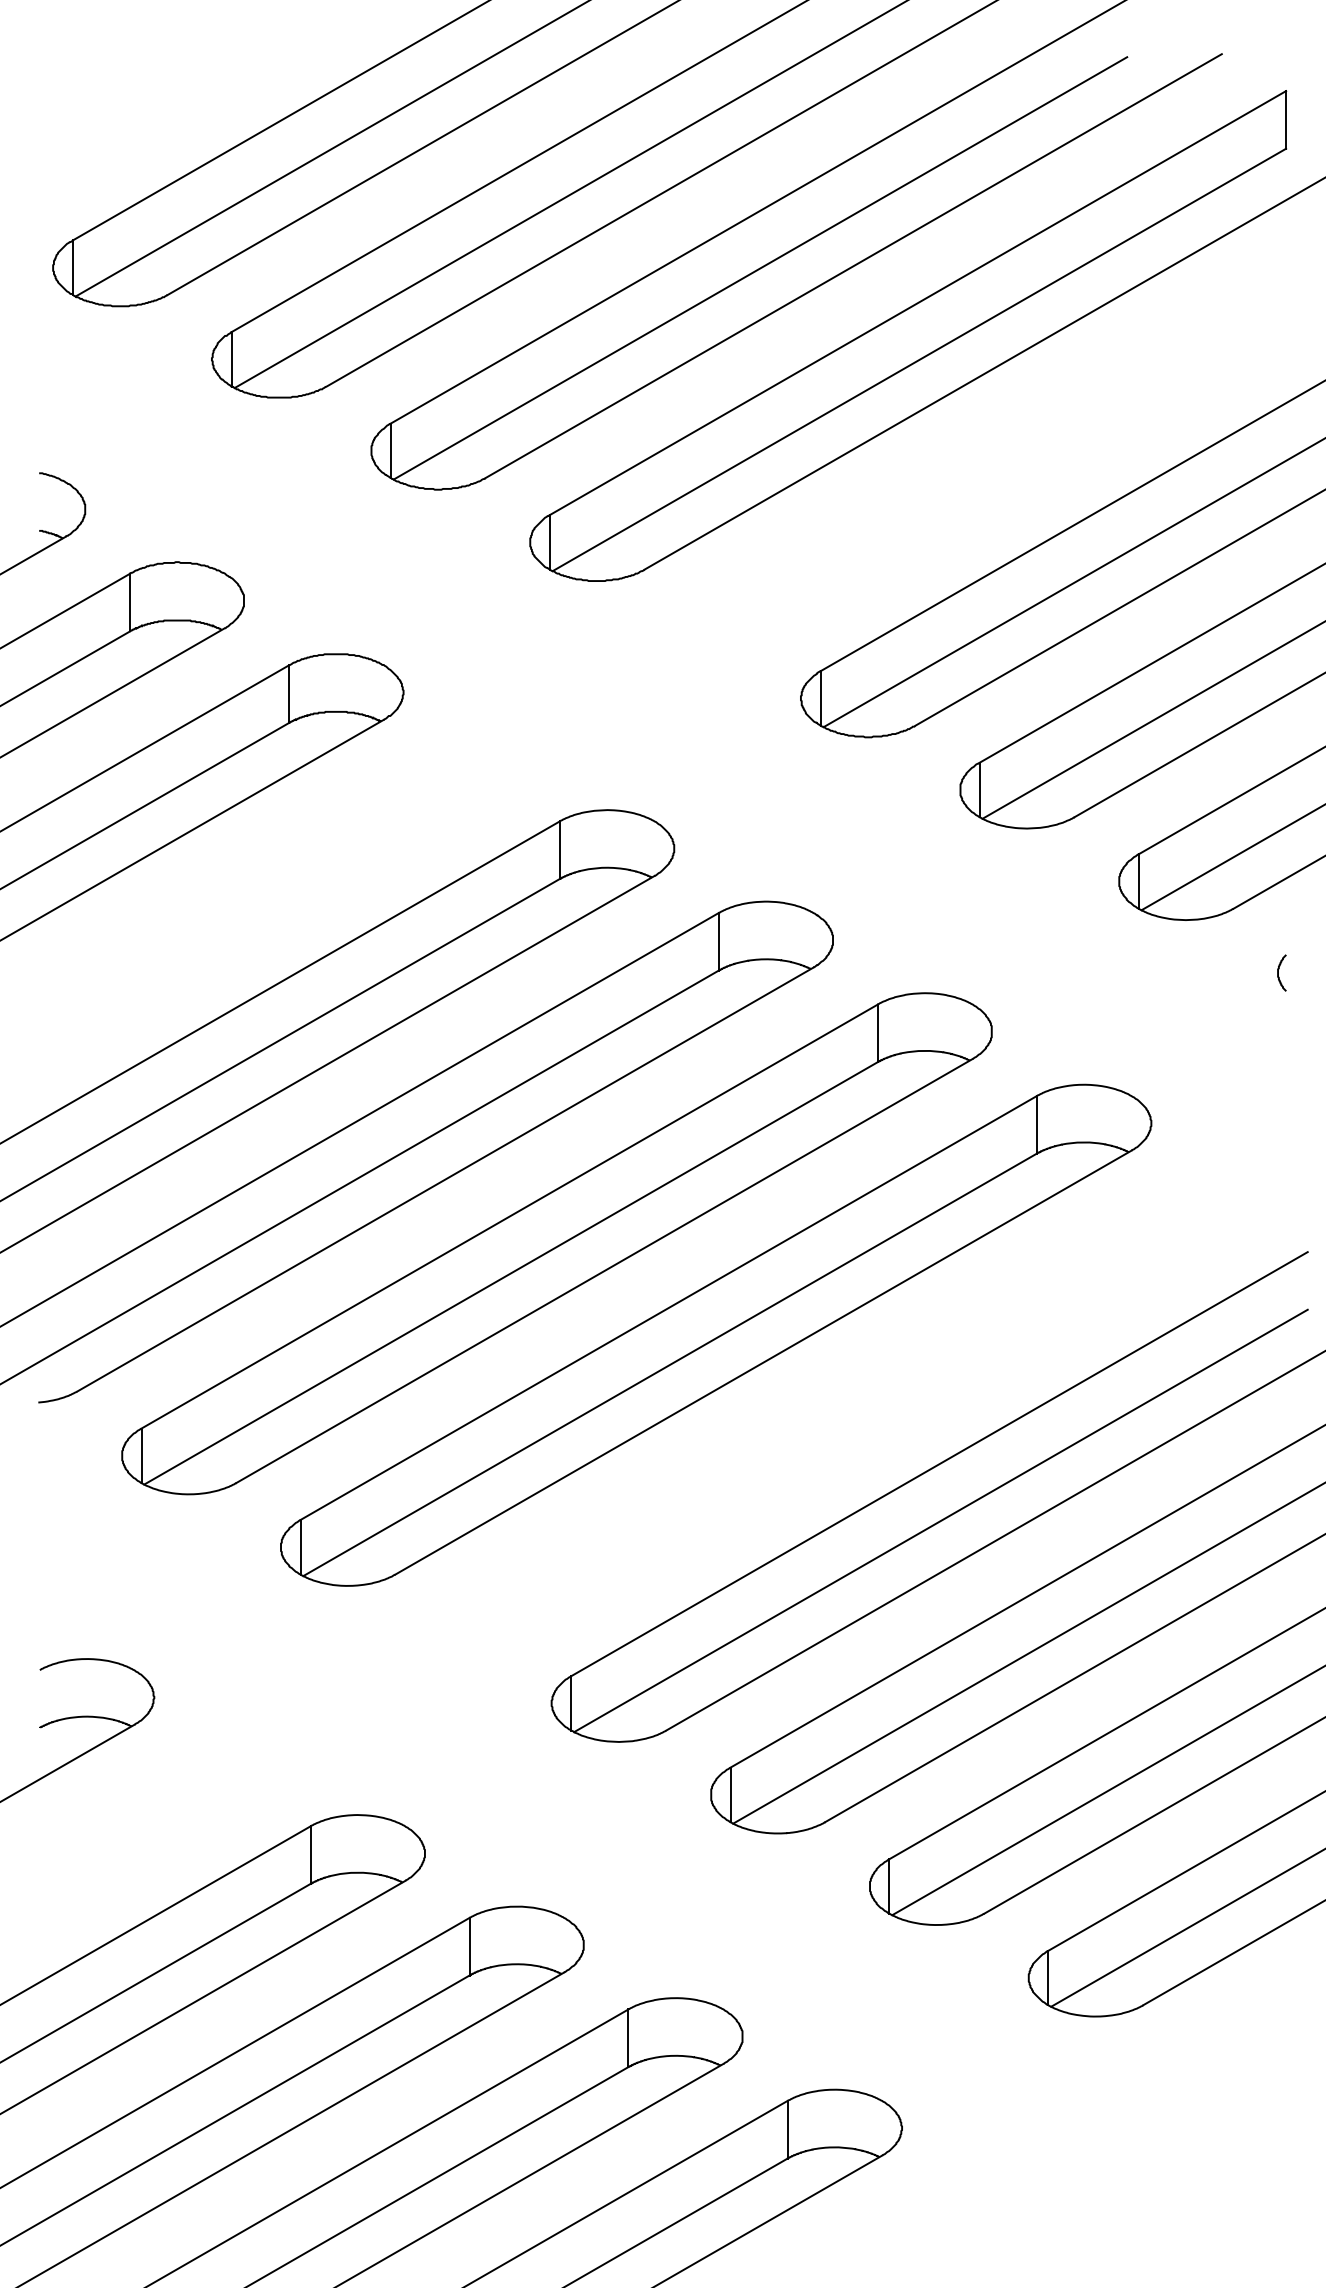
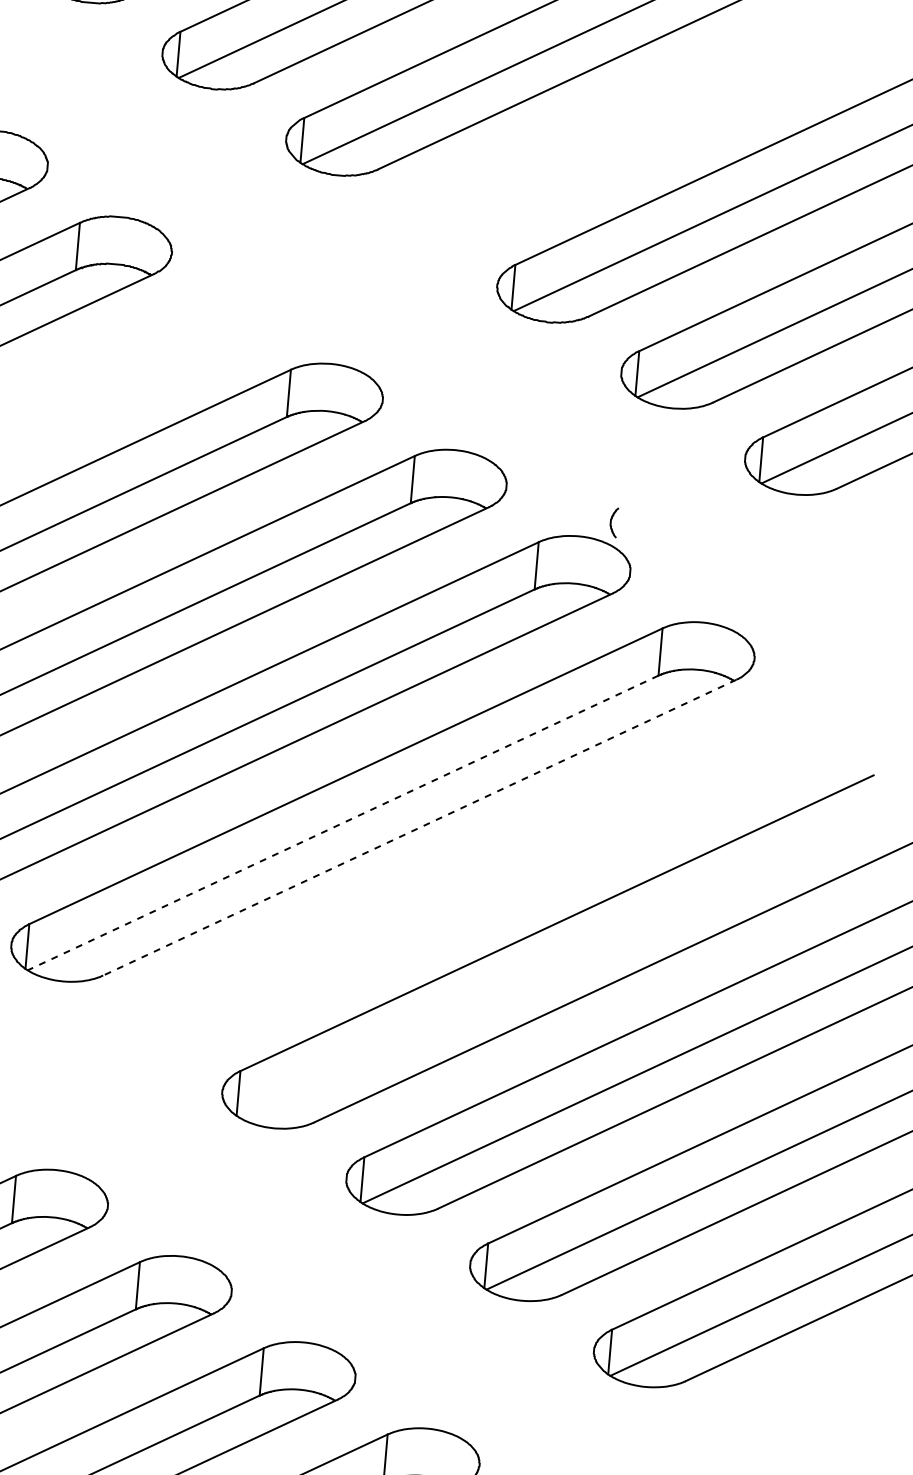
curve: (1278, 972) -> (611, 522), moved
line: (763, 1362) -> (419, 827), solid -> dashed
line: (669, 1365) -> (342, 823), solid -> dashed
line: (940, 1520) -> (553, 969), removed

